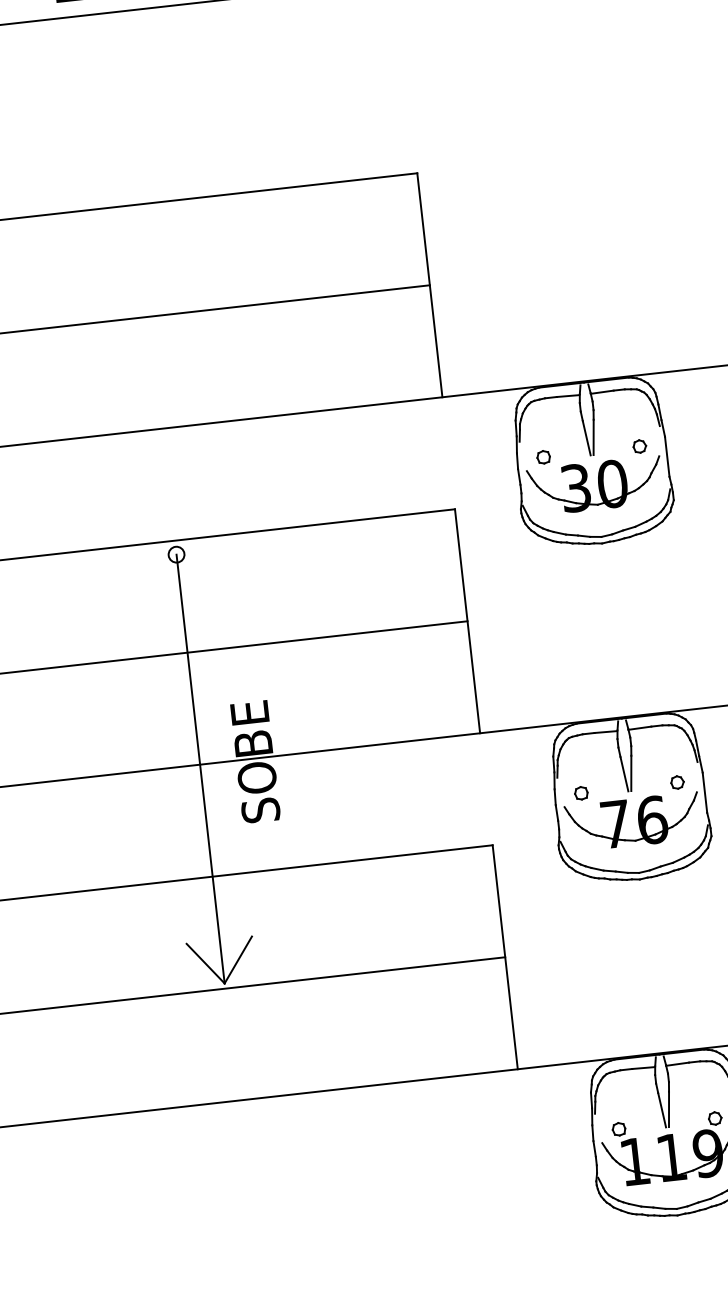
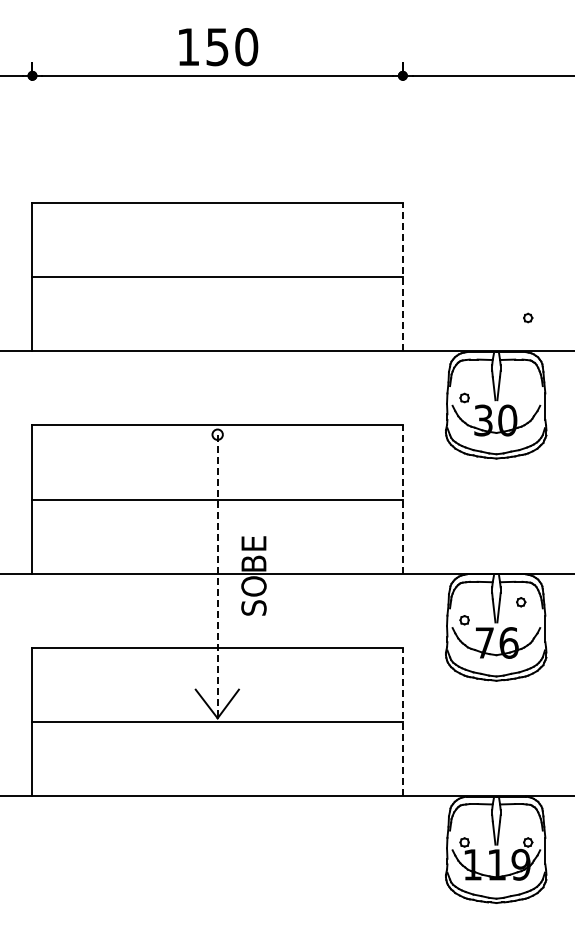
line: (429, 284) -> (402, 276), solid -> dashed
part: (640, 445) -> (528, 317), moved
line: (466, 621) -> (402, 499), solid -> dashed
line: (200, 769) -> (217, 576), solid -> dashed
part: (678, 782) -> (521, 602), moved
line: (504, 956) -> (402, 721), solid -> dashed

